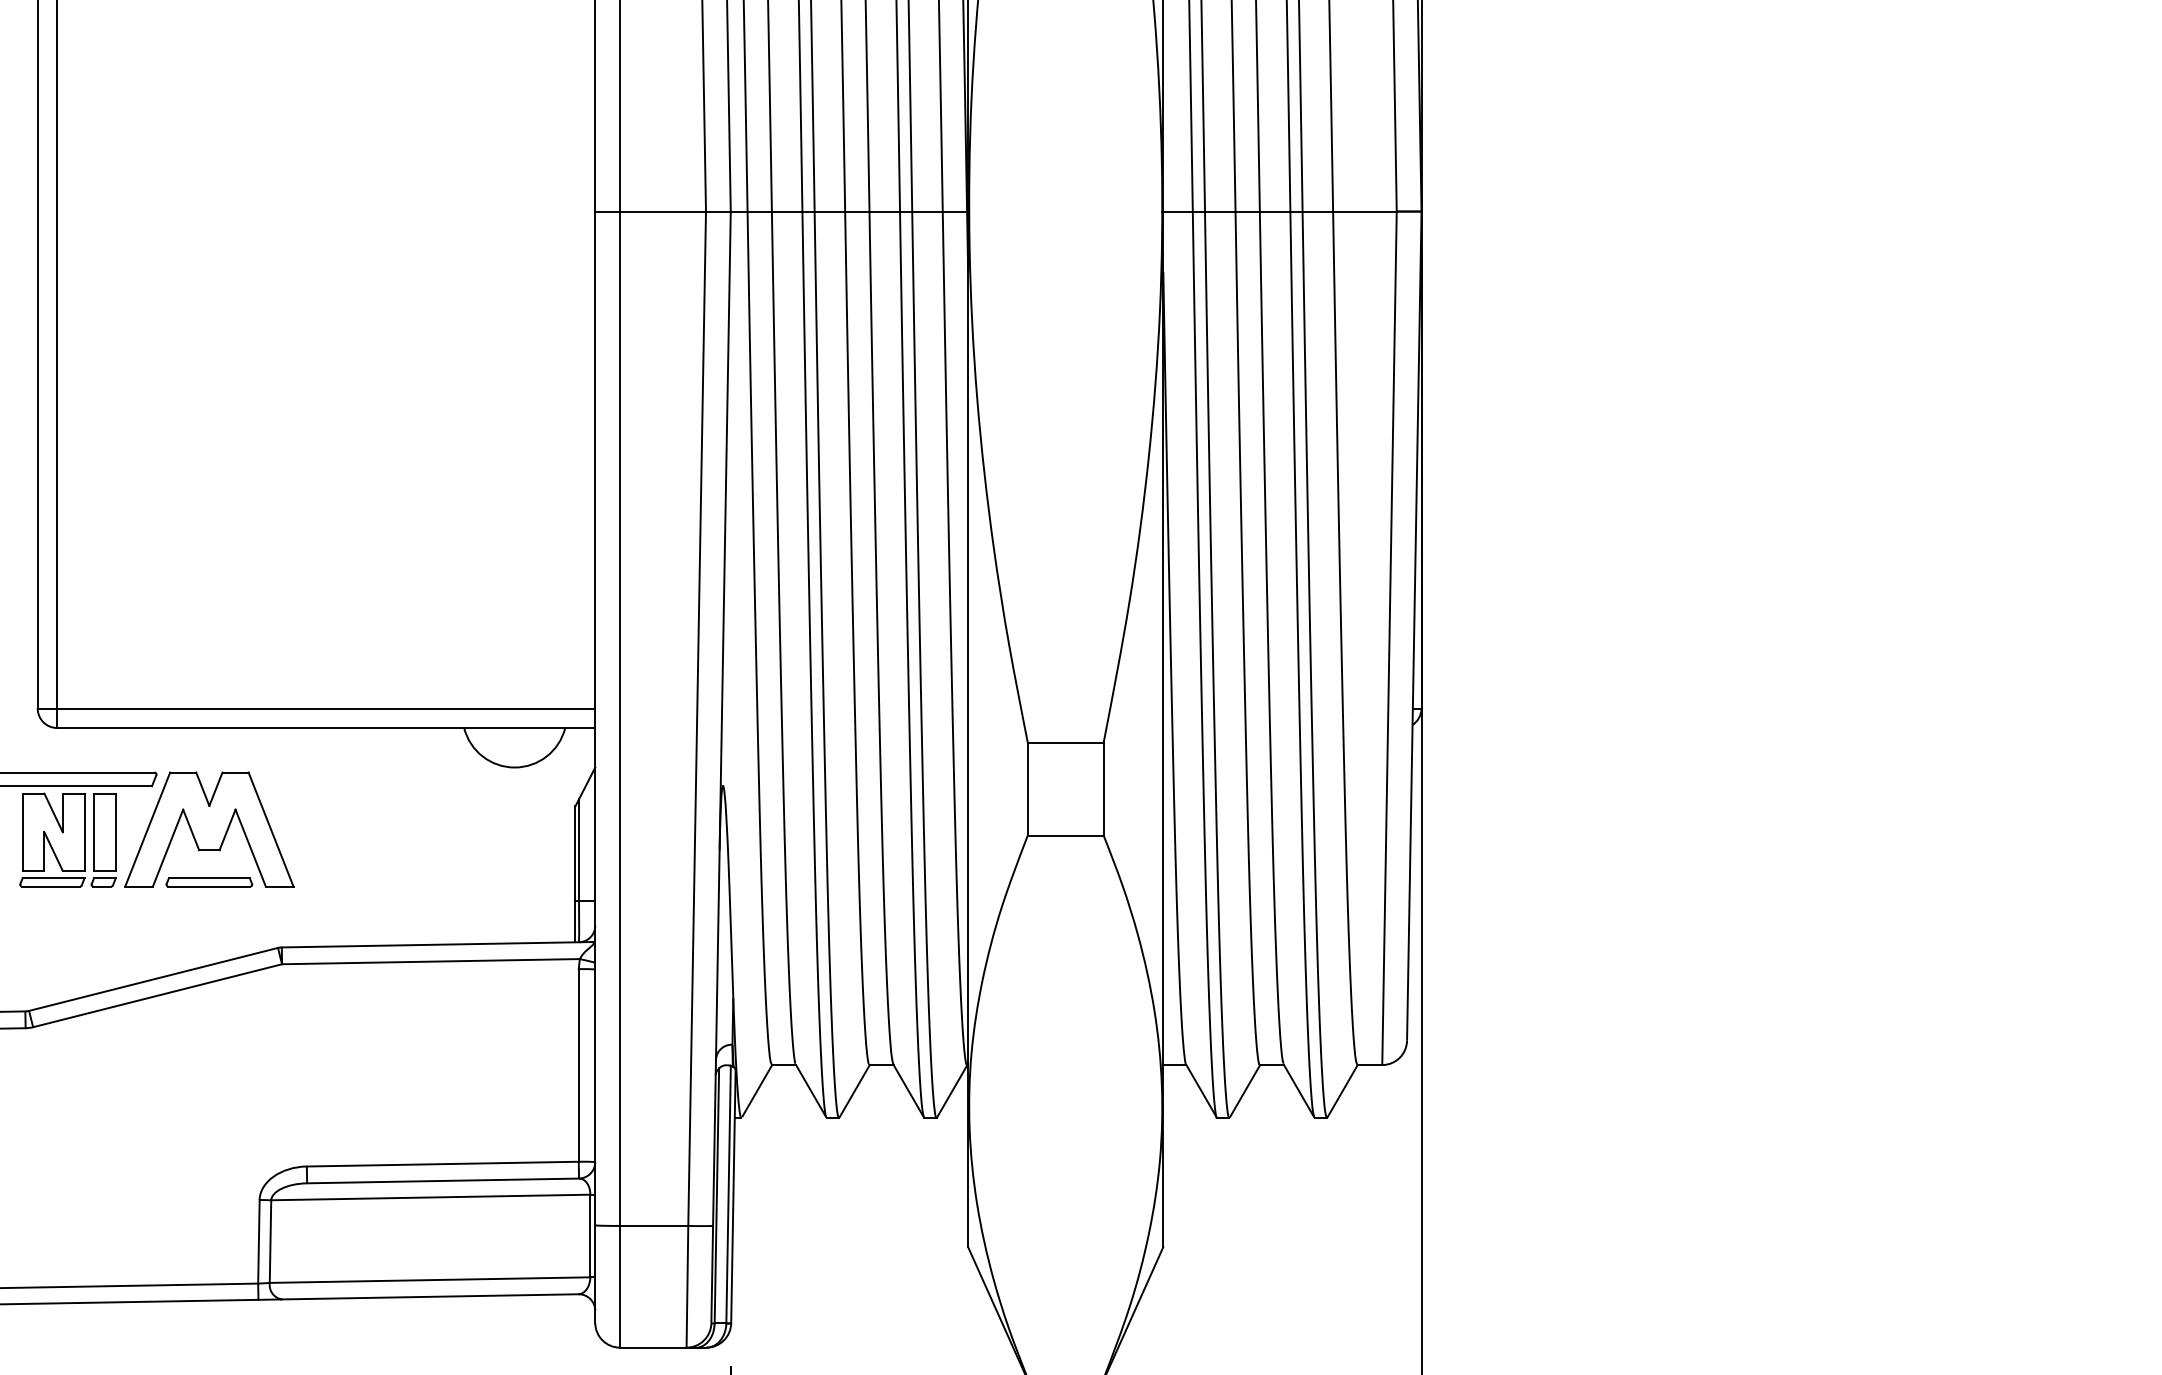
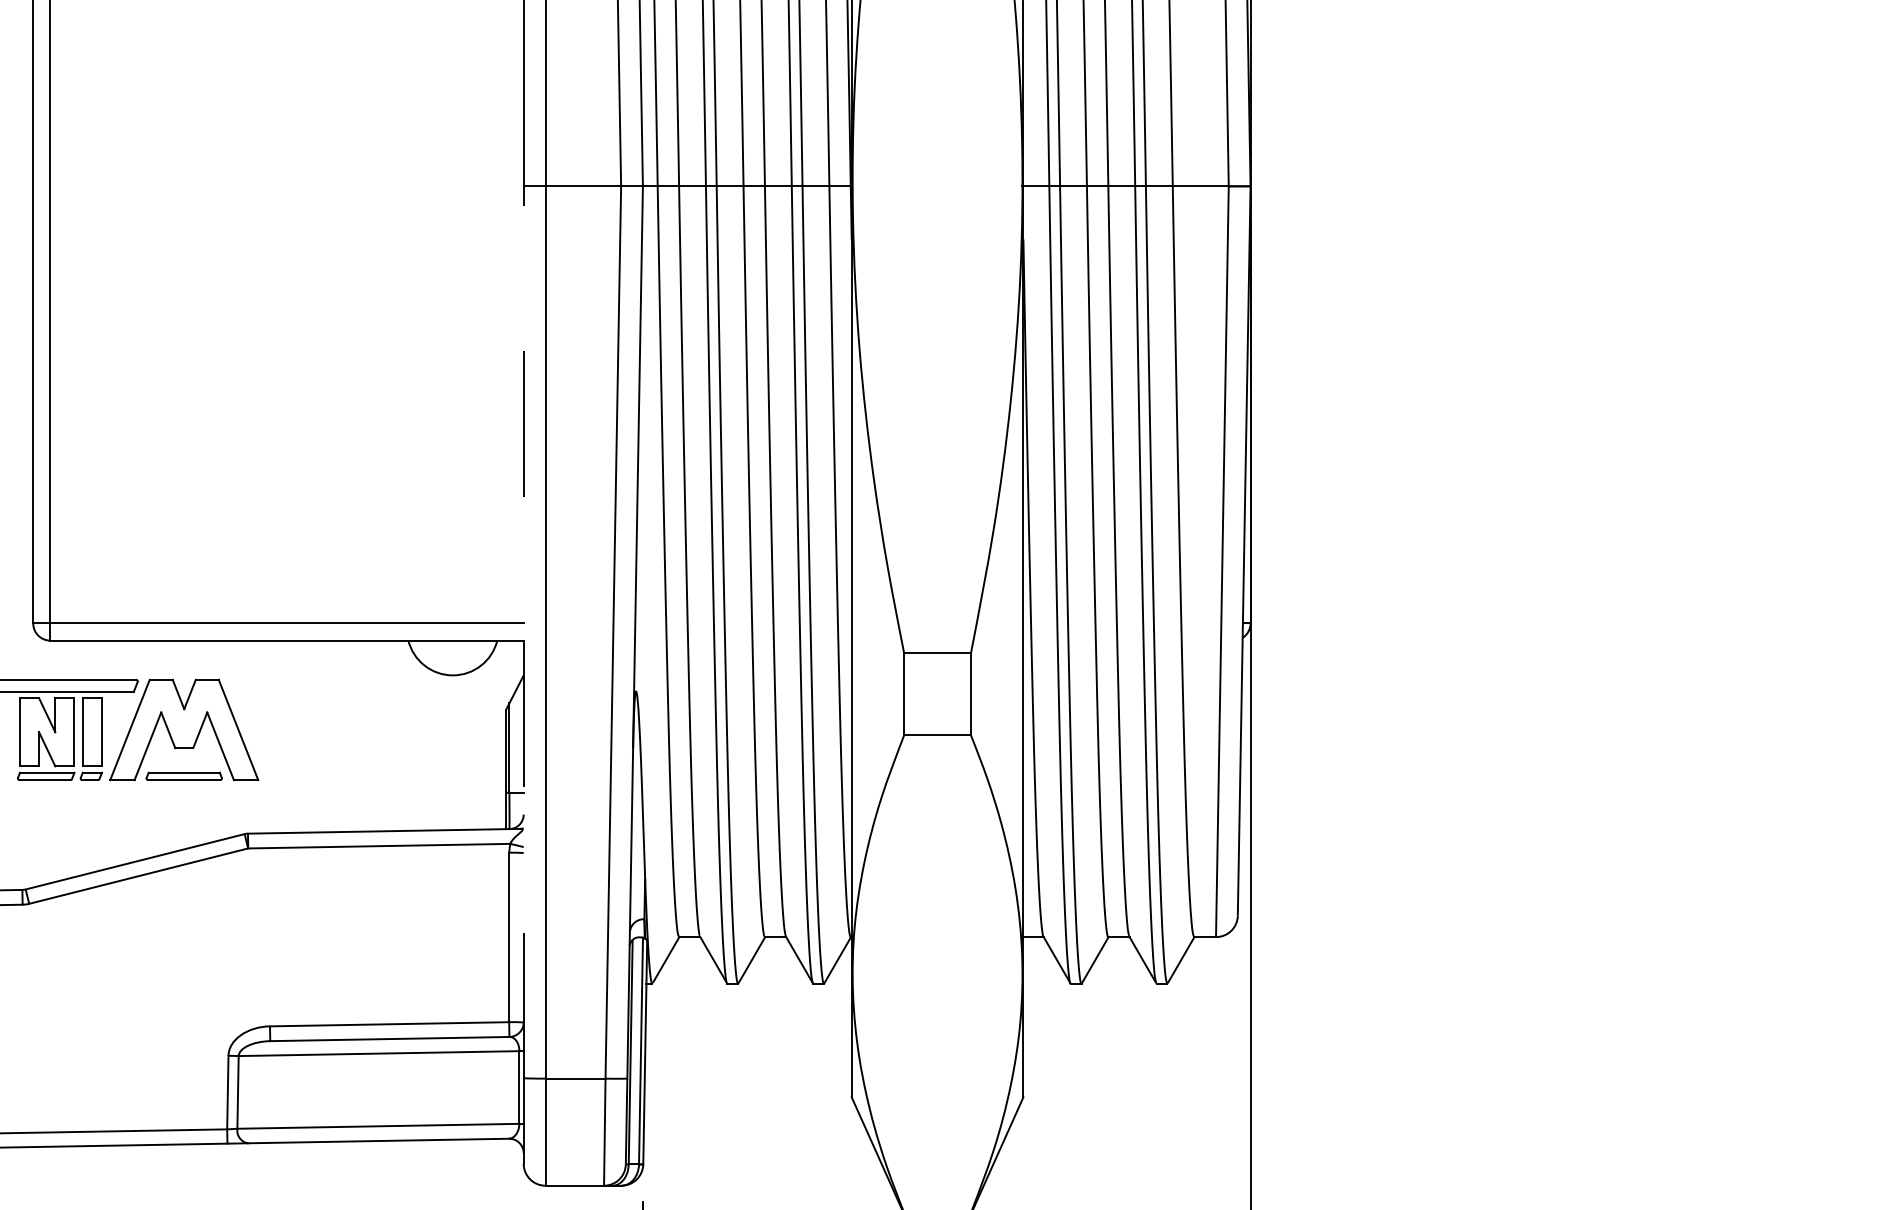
line: (595, 718) -> (523, 632), solid -> dashed

